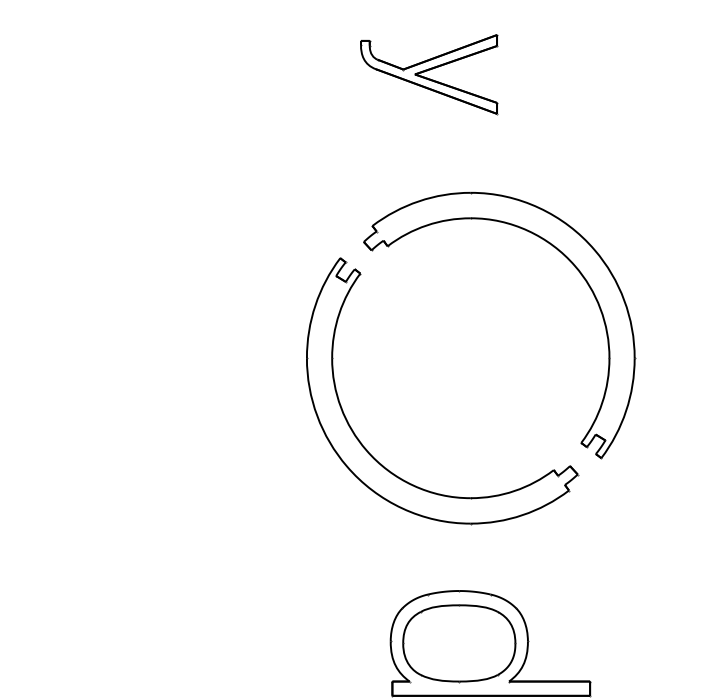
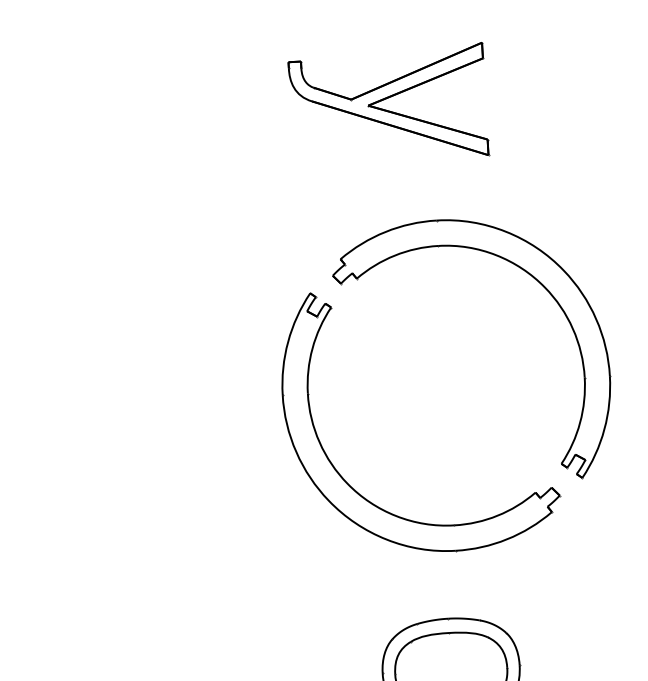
part: (428, 74) -> (387, 104), size x1.43

